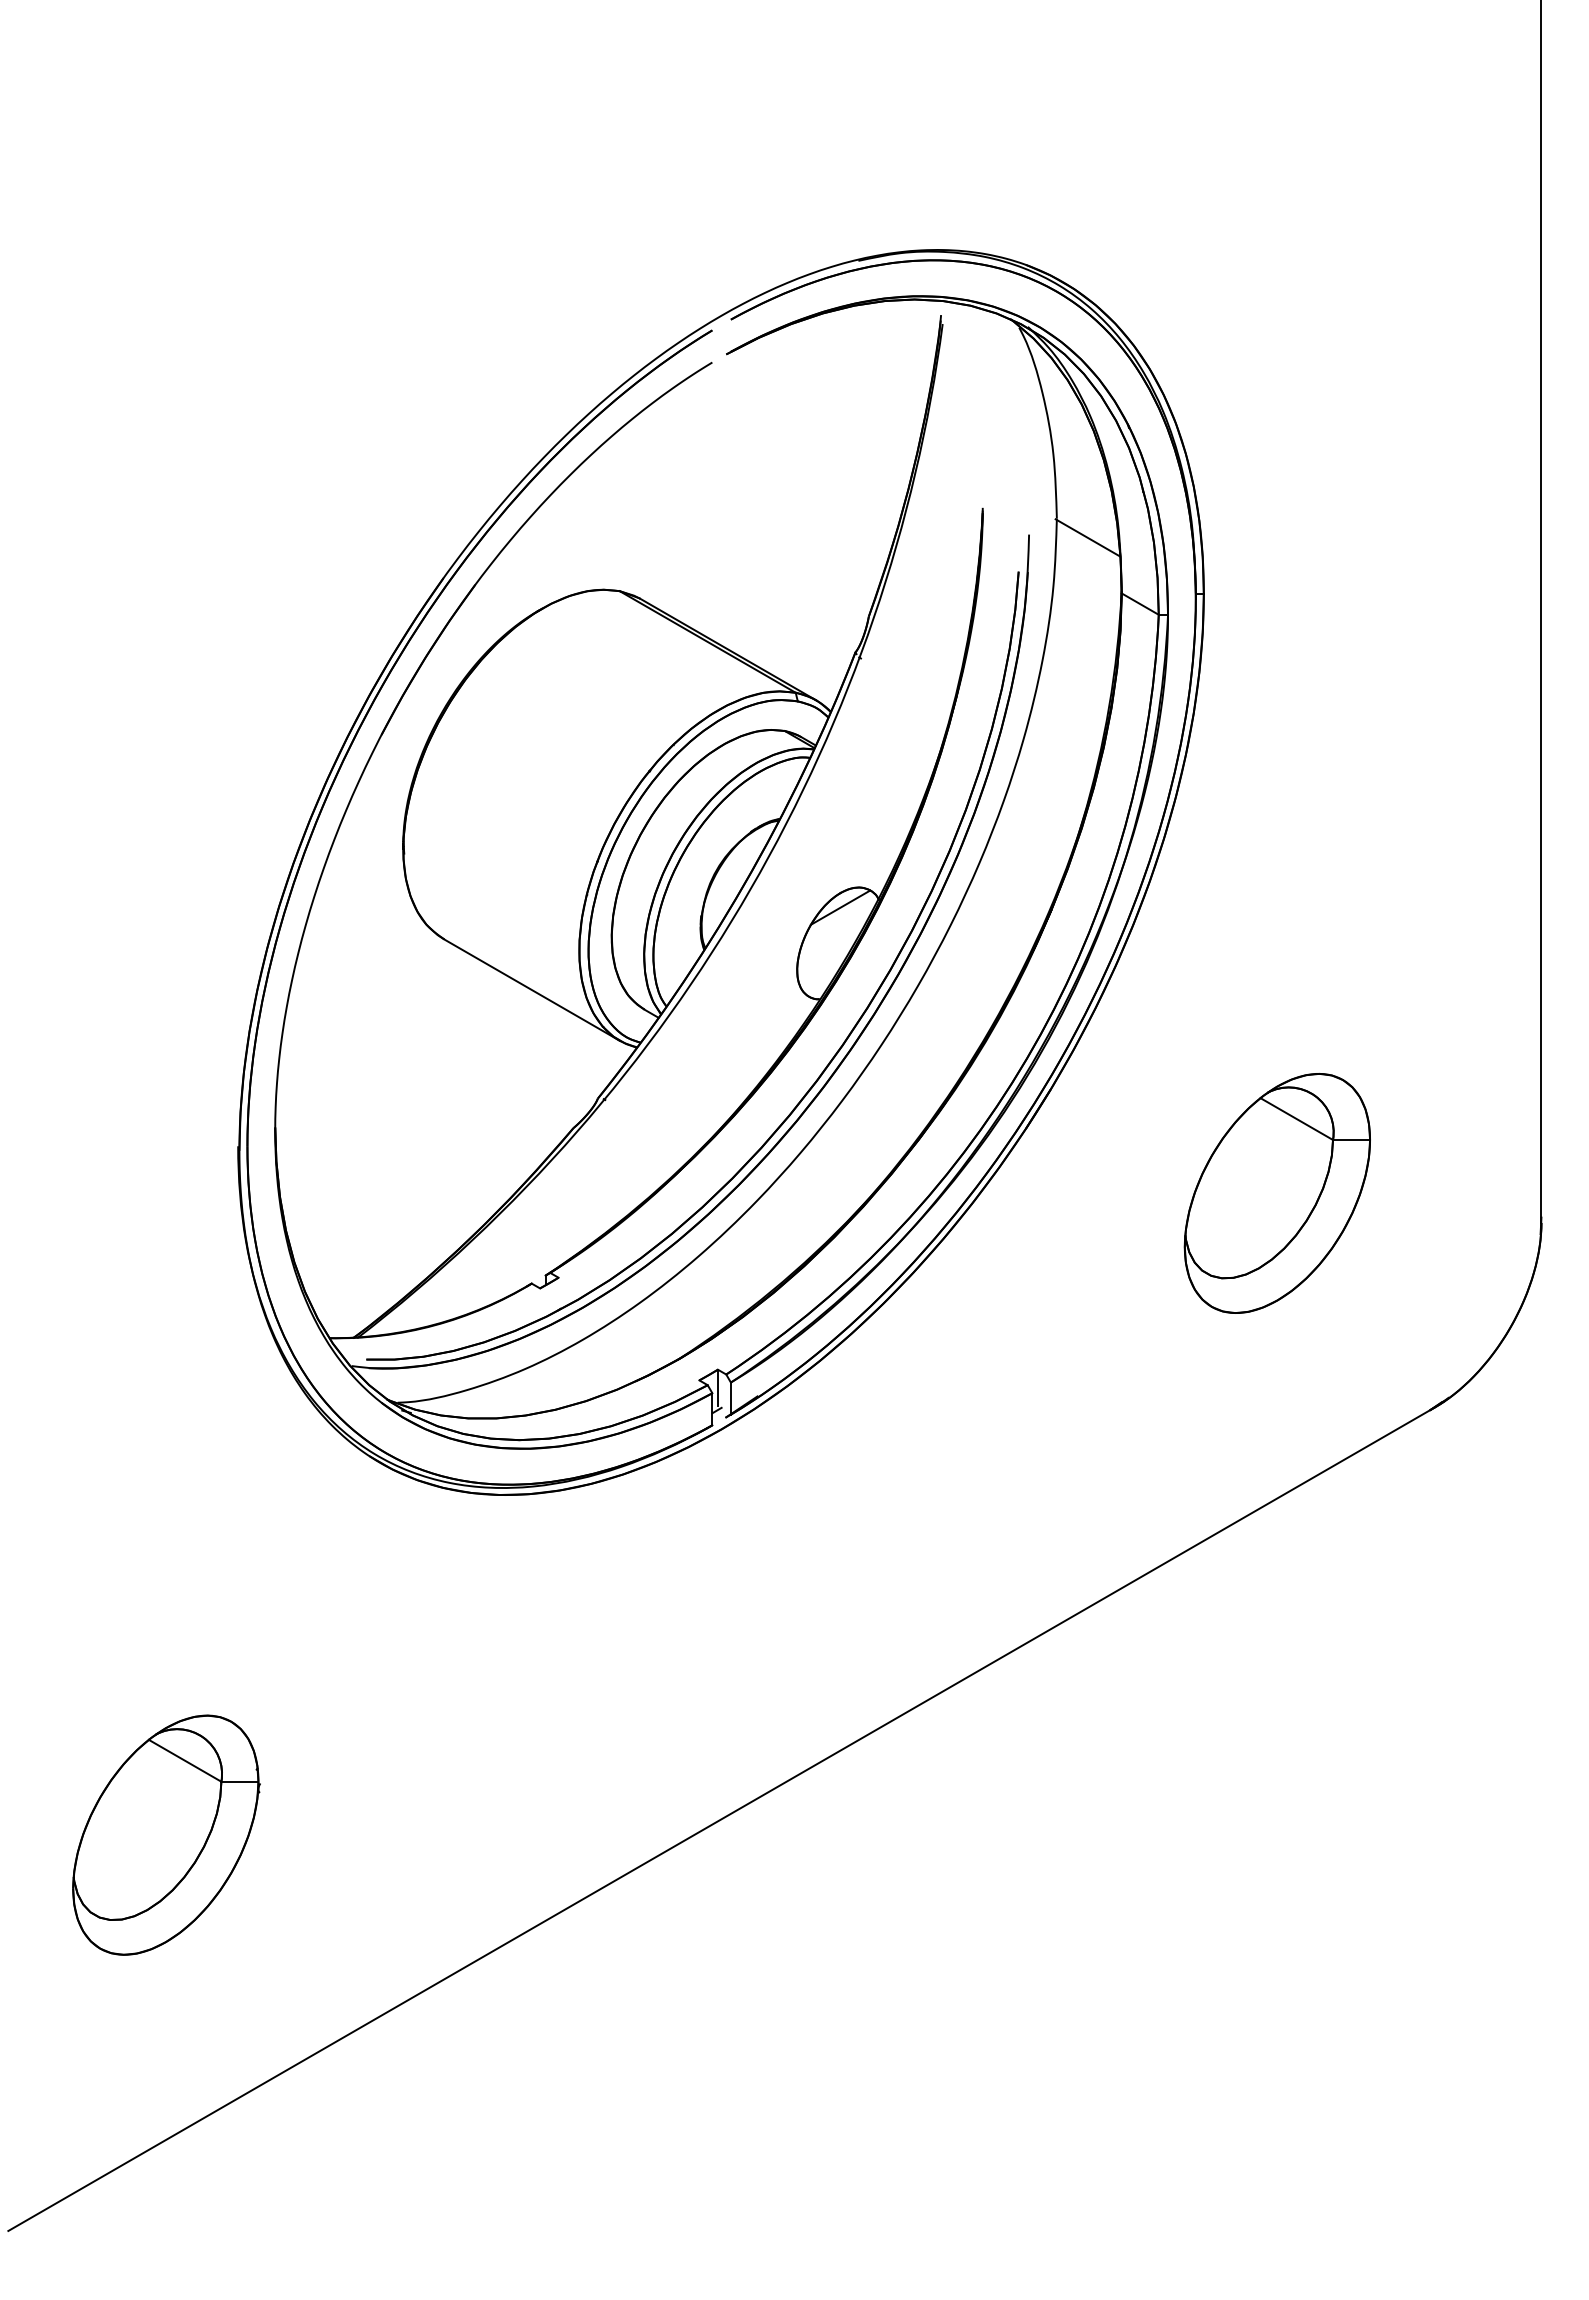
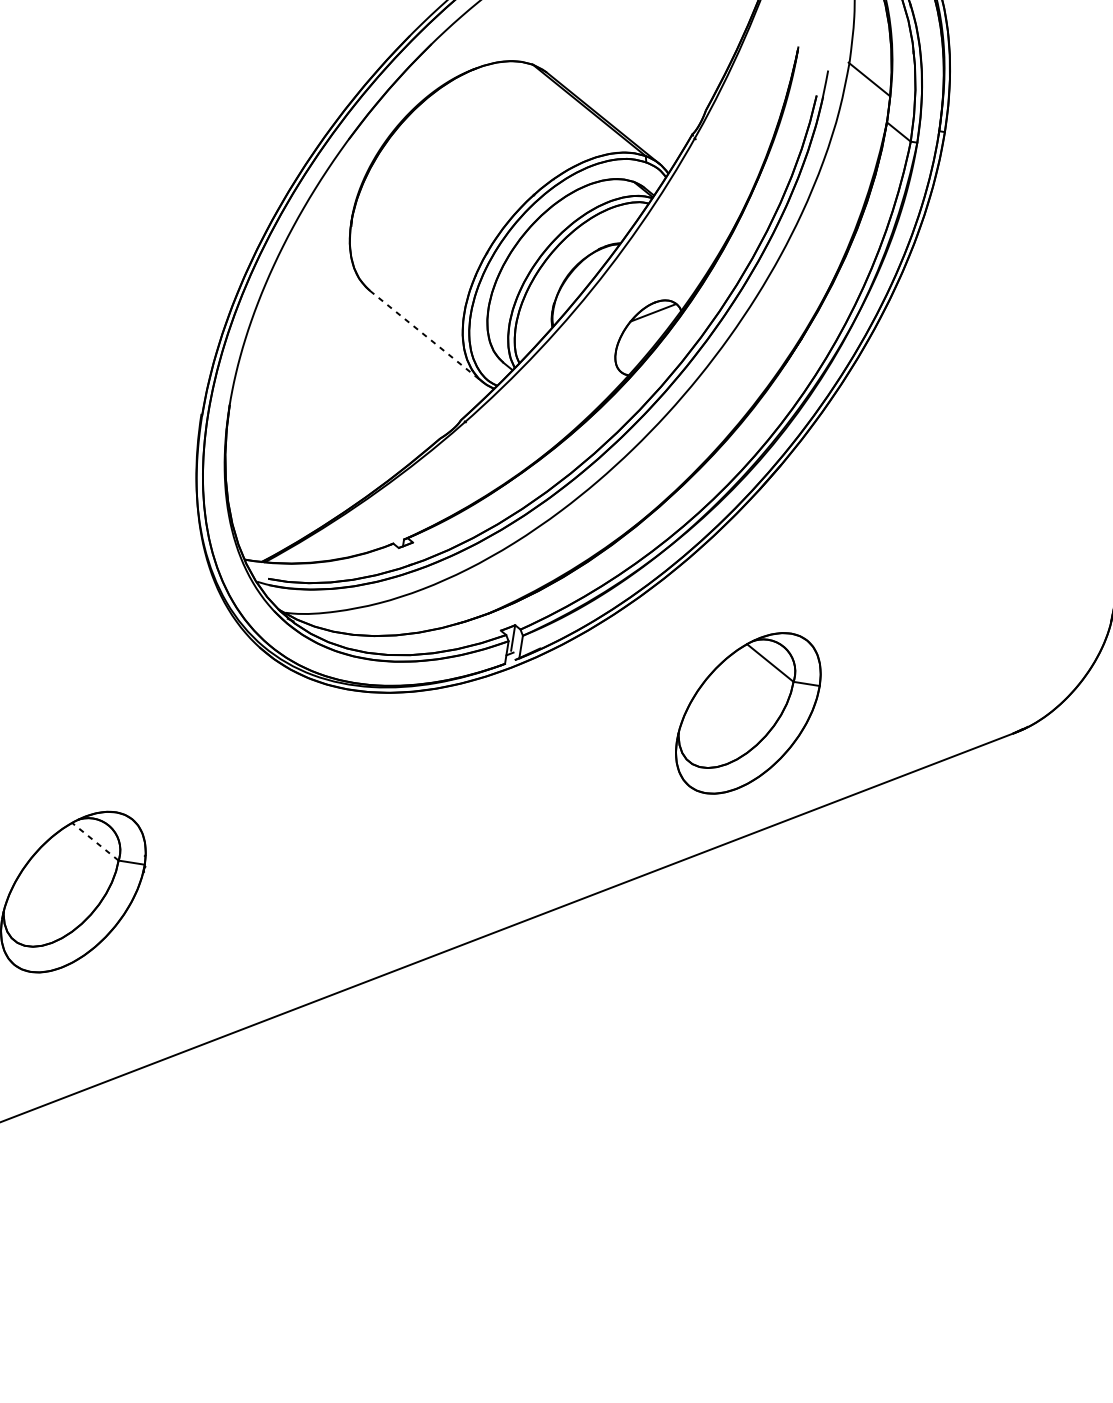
line: (532, 990) -> (426, 336), solid -> dashed
part: (1276, 1193) -> (747, 713), moved
line: (185, 1760) -> (95, 841), solid -> dashed

